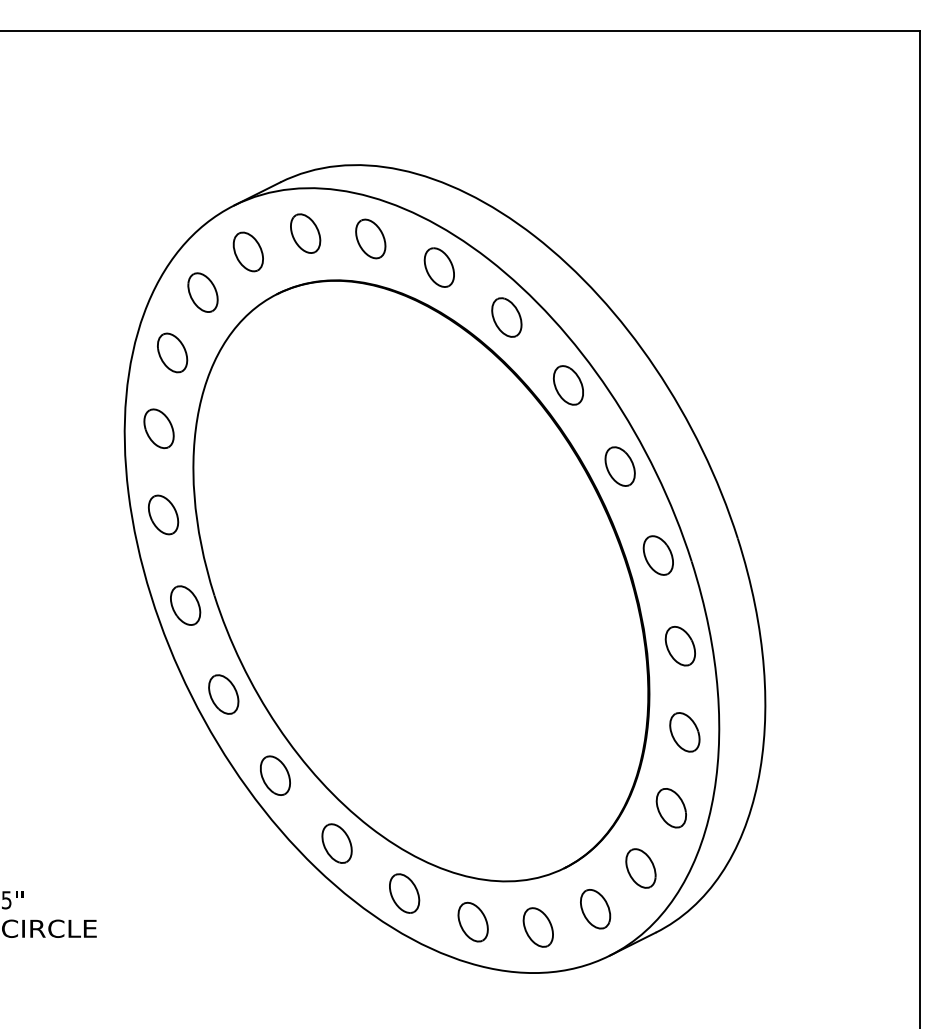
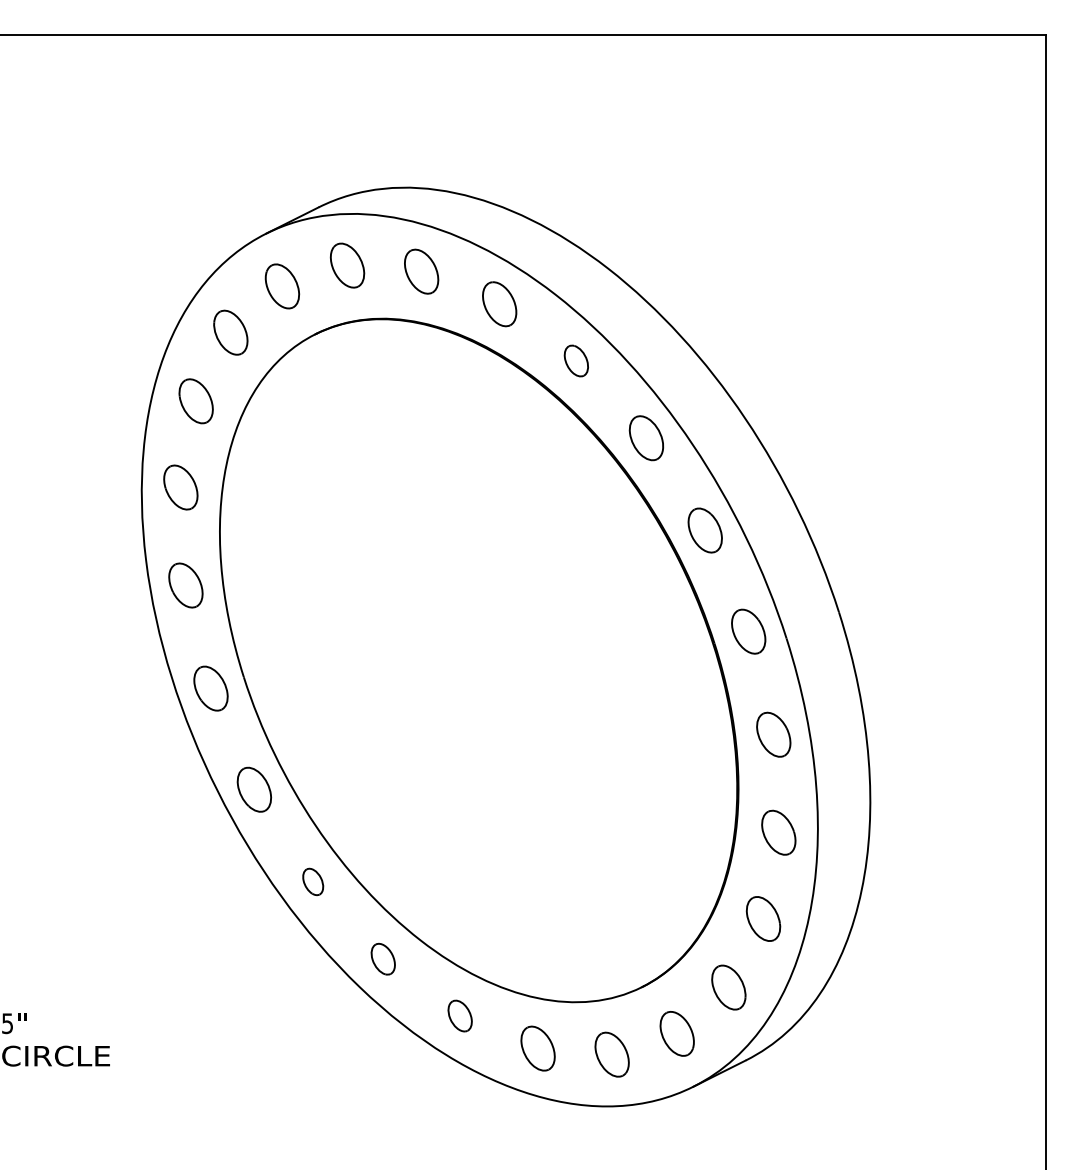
part: (506, 317) -> (575, 360), size x0.7
part: (275, 775) -> (313, 881), size x0.6
part: (336, 843) -> (382, 959), size x0.7
part: (404, 893) -> (459, 1015), size x0.7

